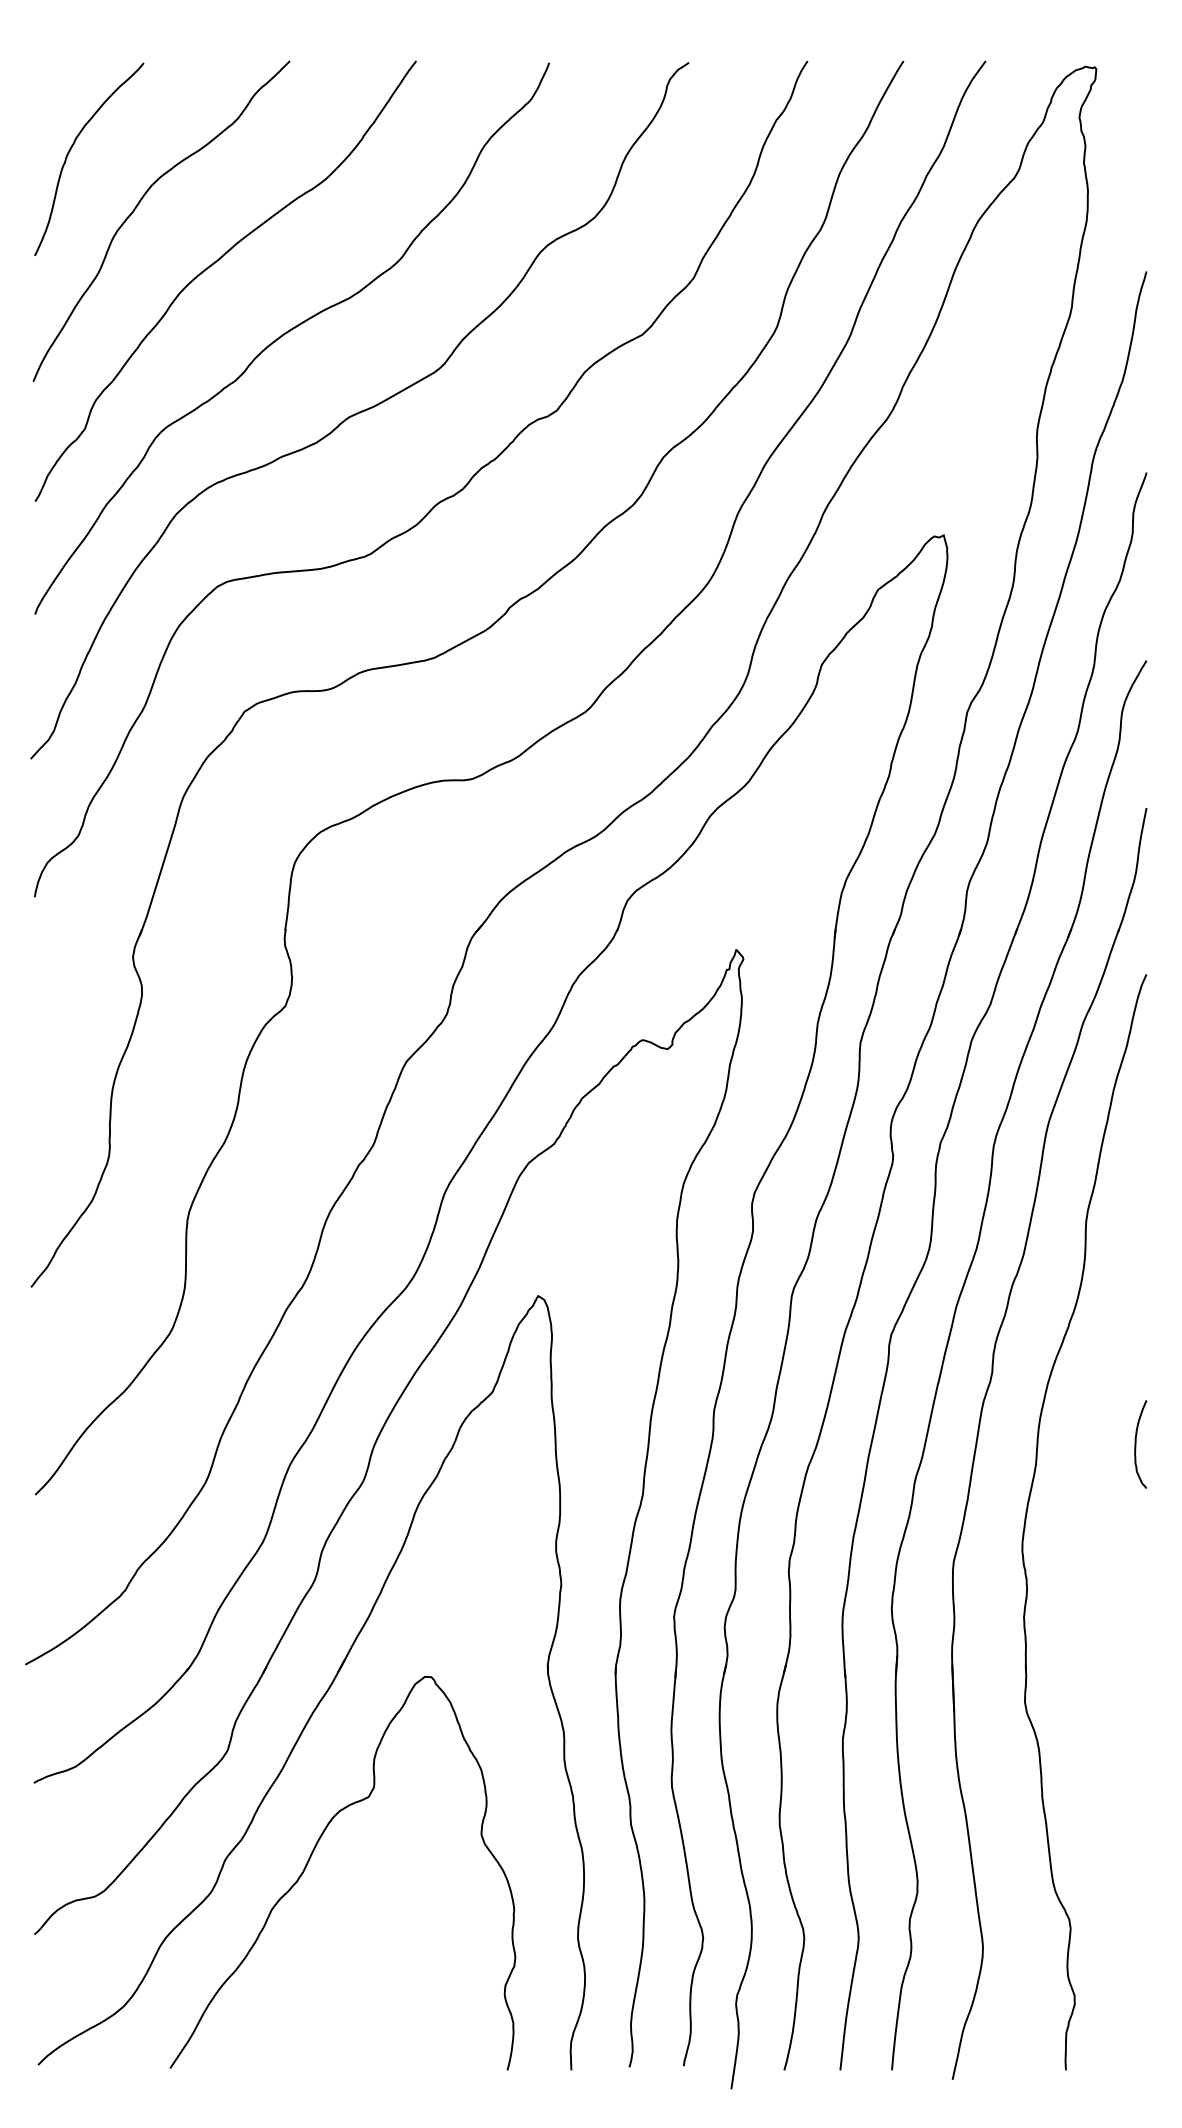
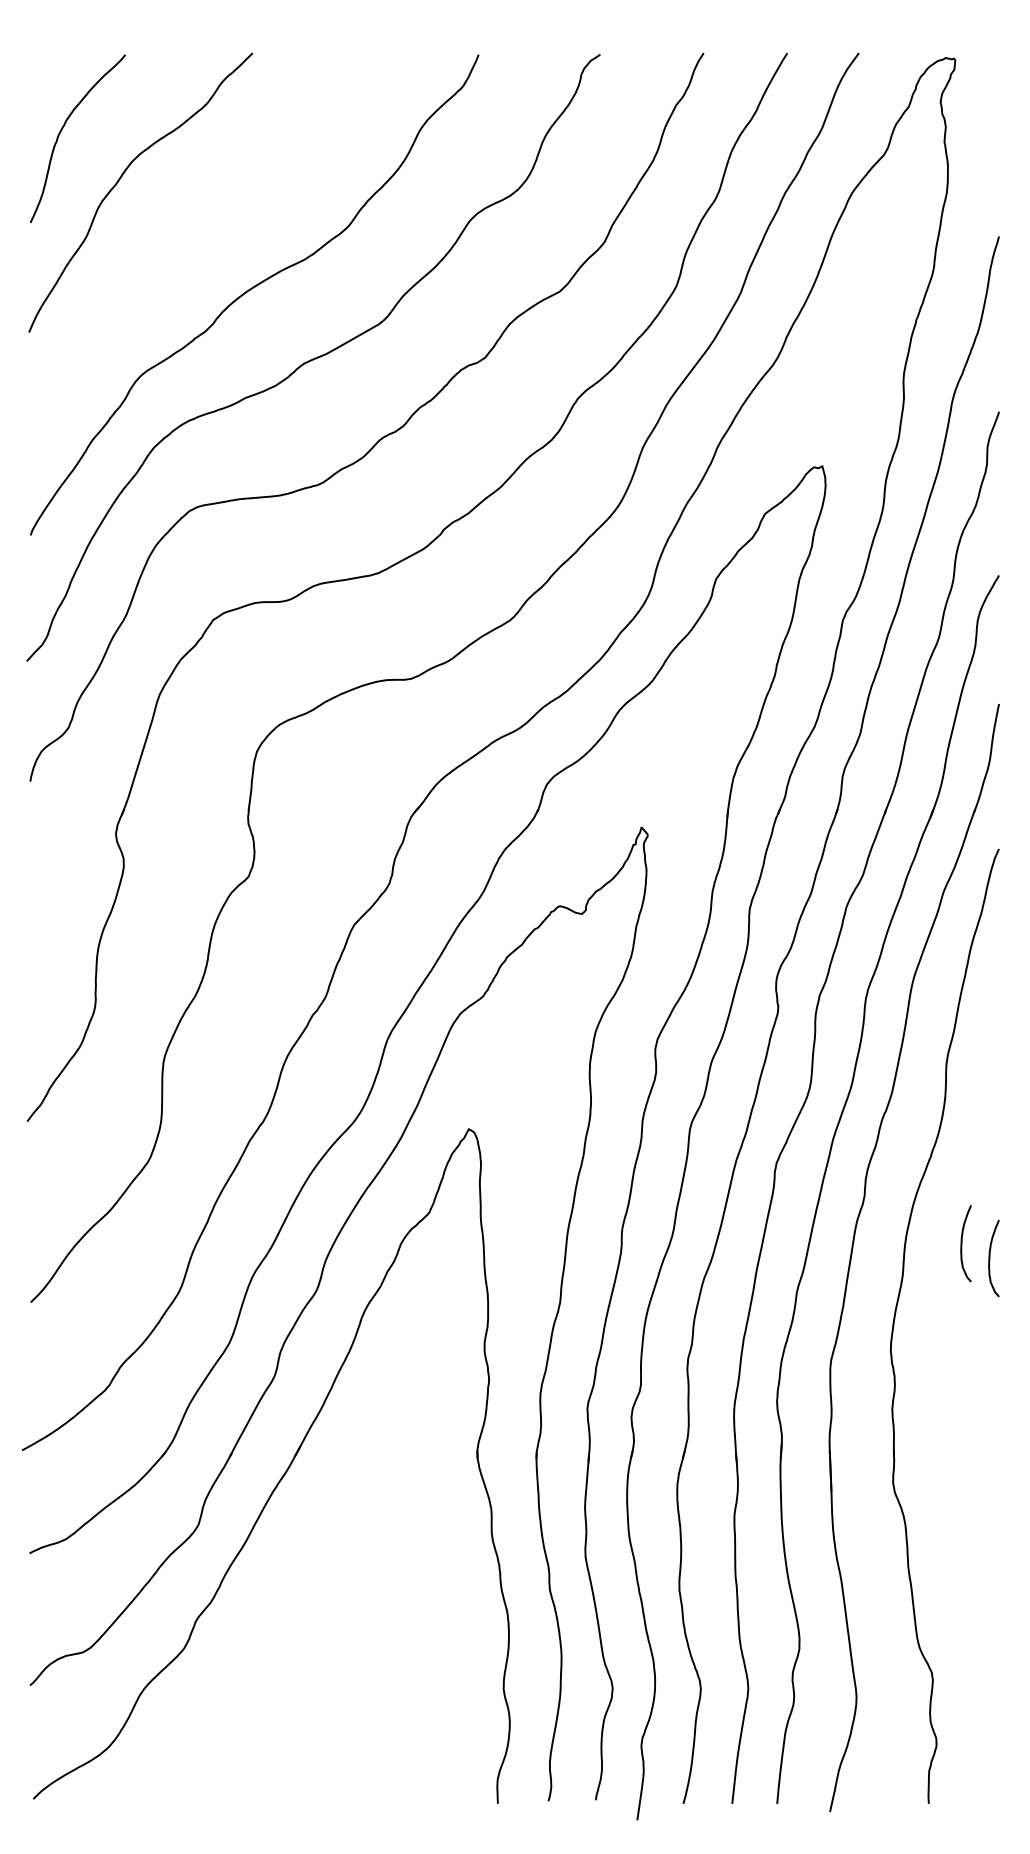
curve: (214, 264) -> (186, 230), removed
curve: (1104, 1427) -> (962, 1243), added
curve: (311, 1857) -> (271, 1618), removed

